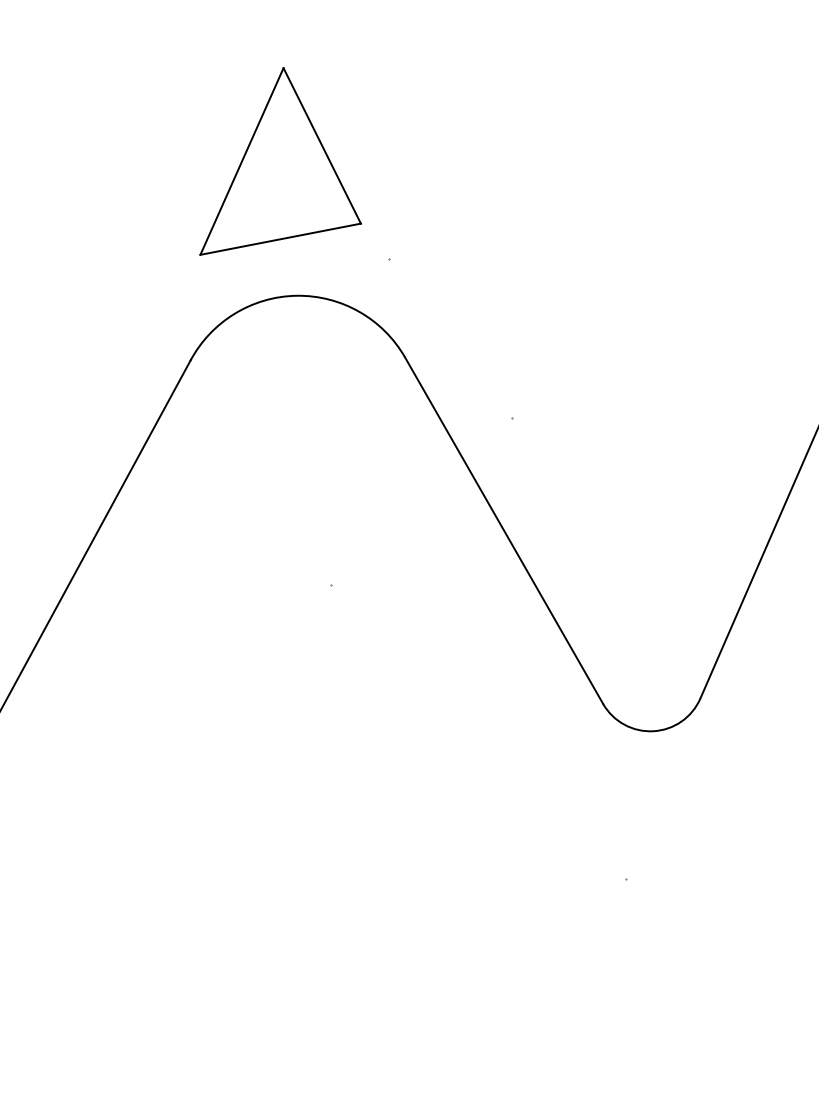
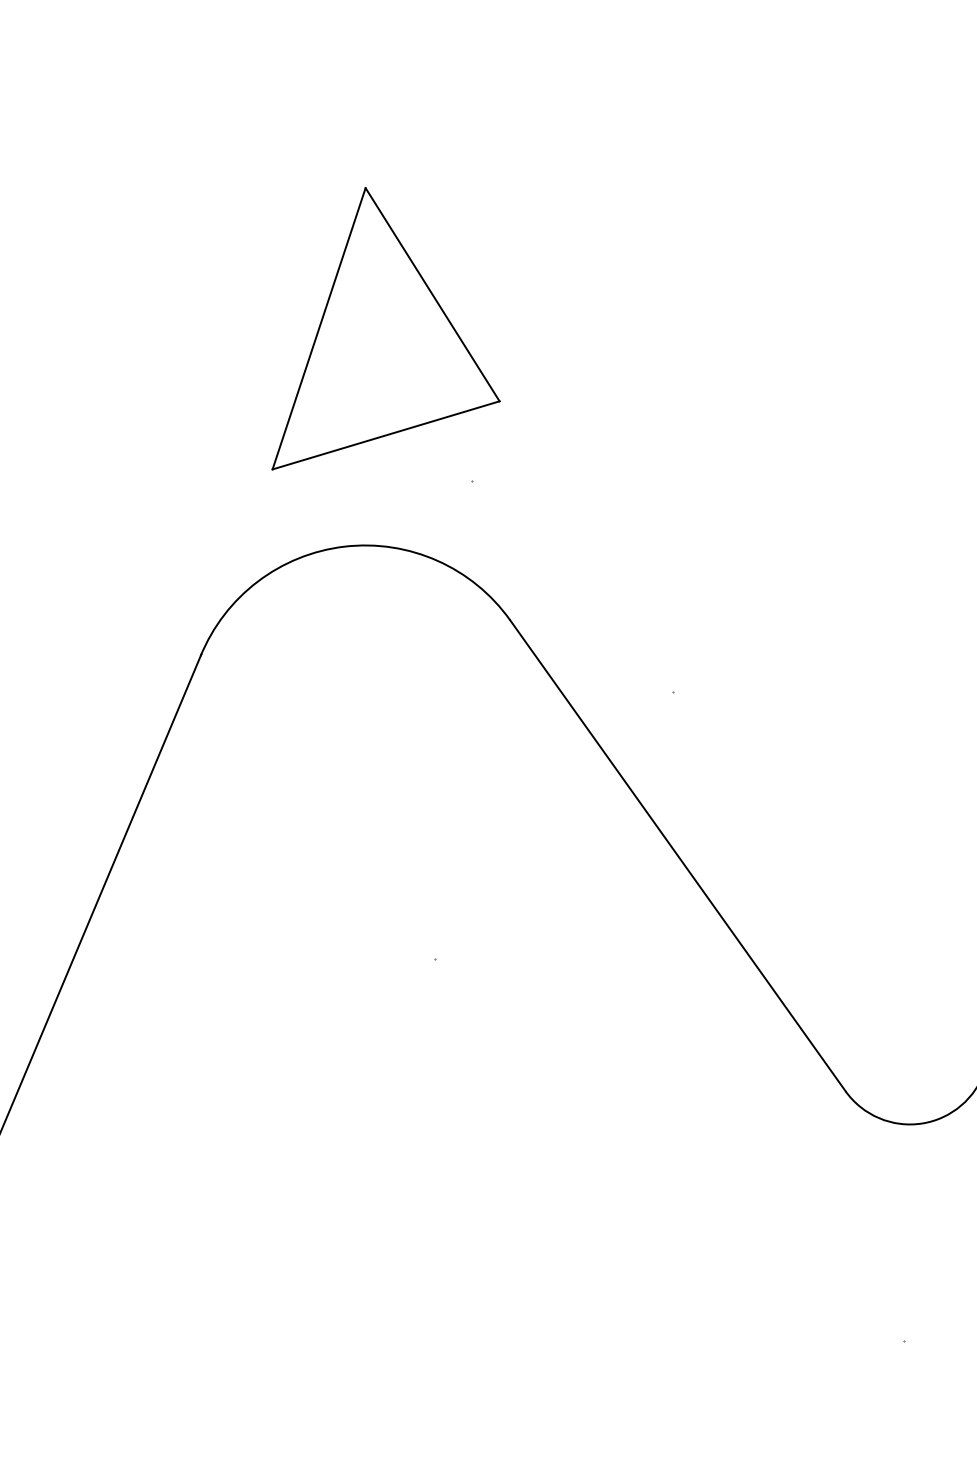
part: (280, 161) -> (374, 323), moved

